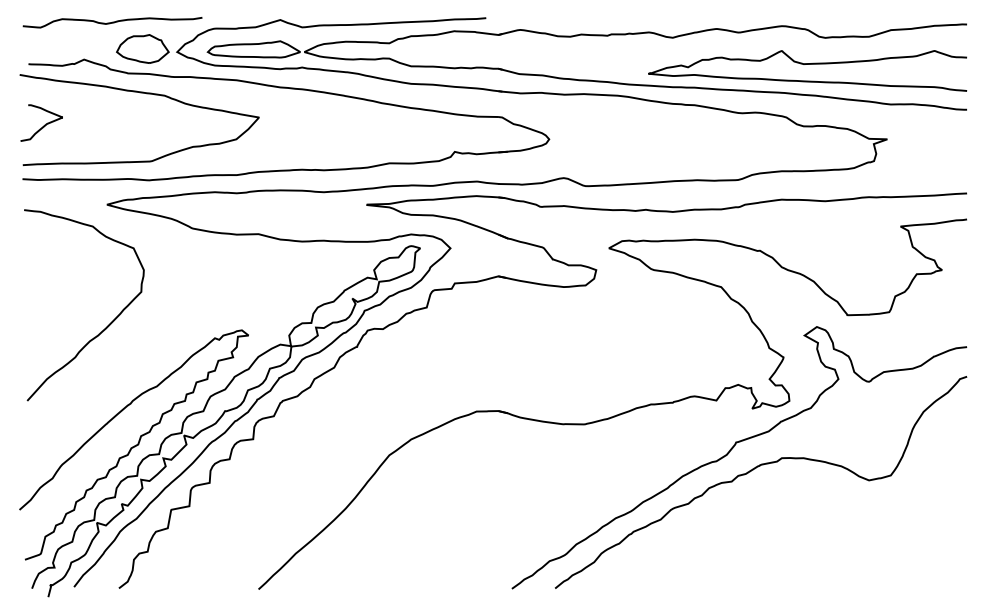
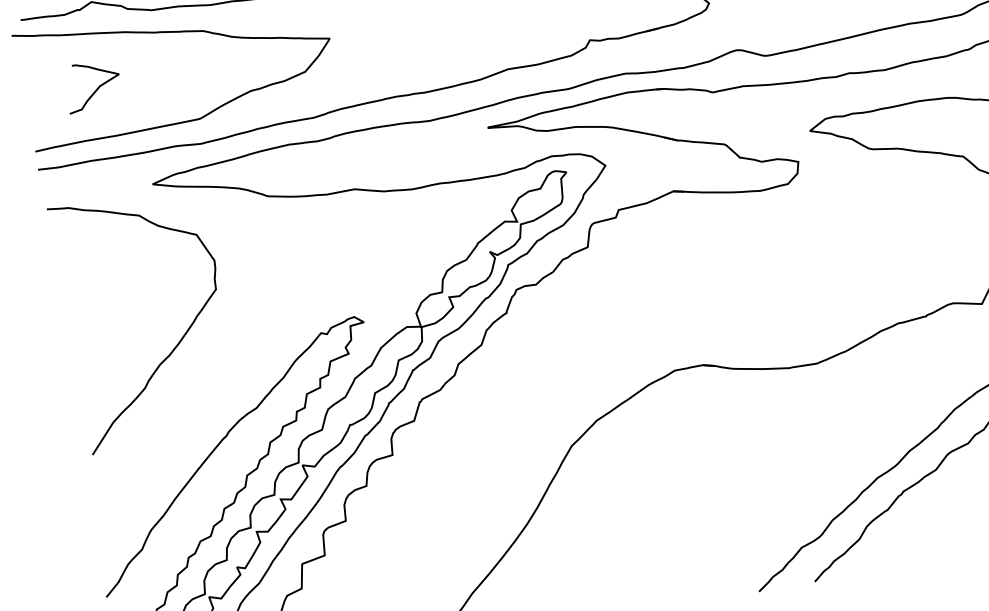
curve: (44, 124) -> (97, 87), moved

